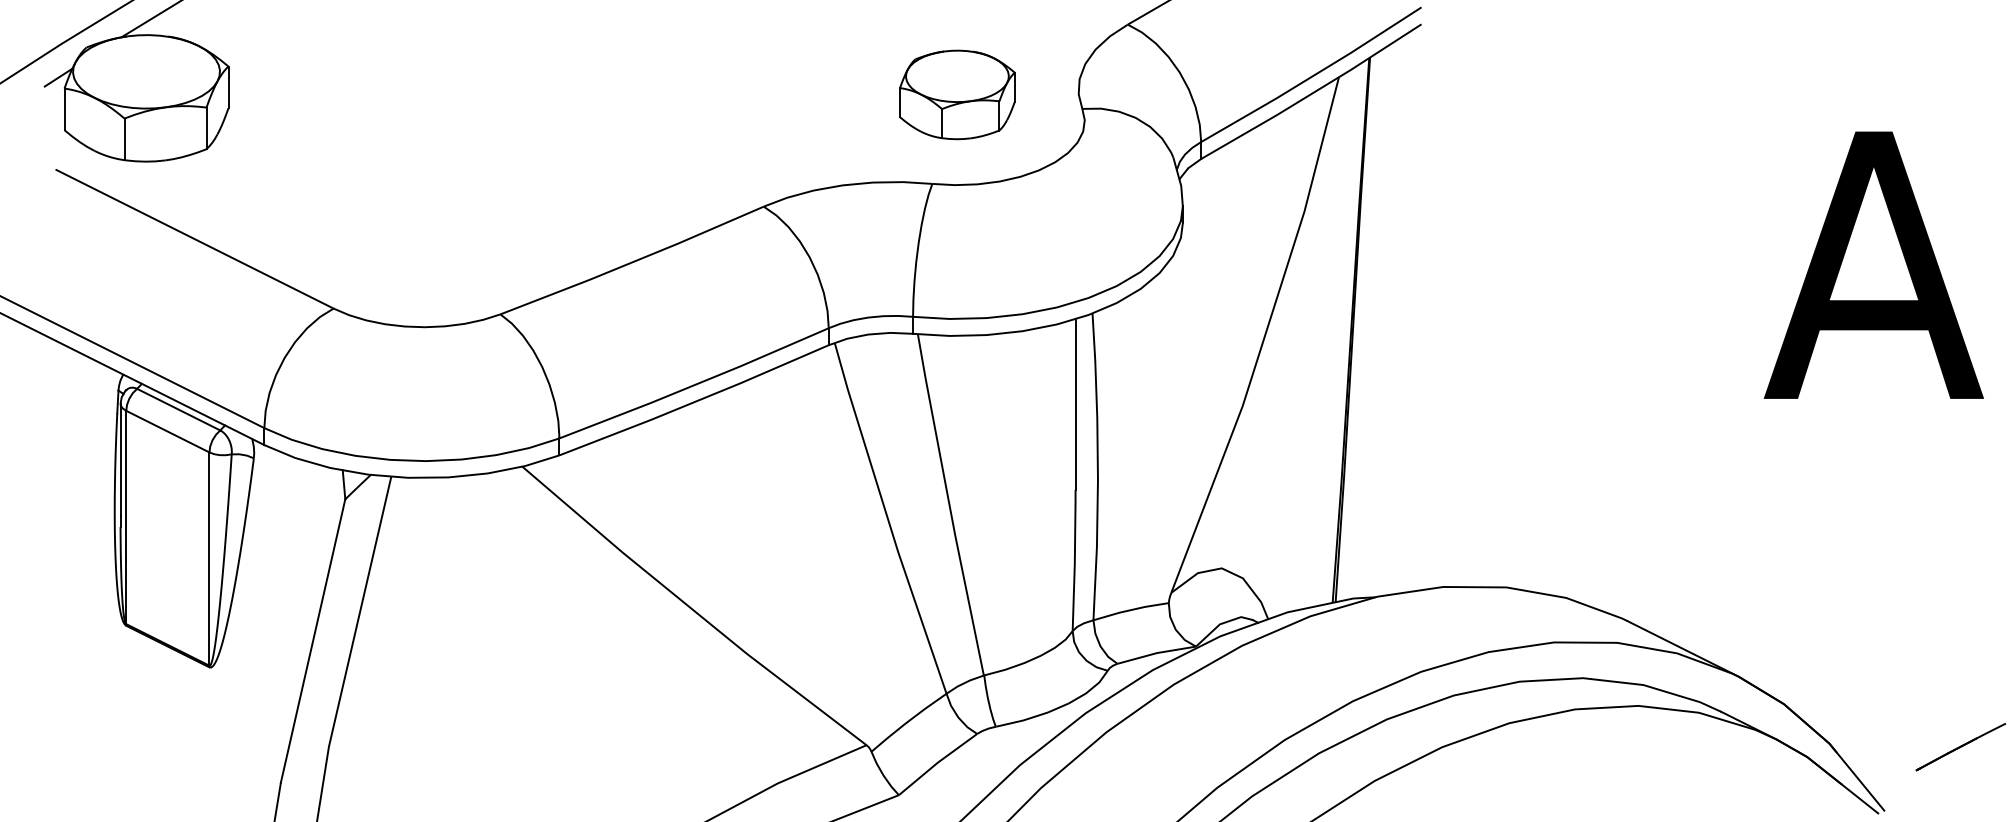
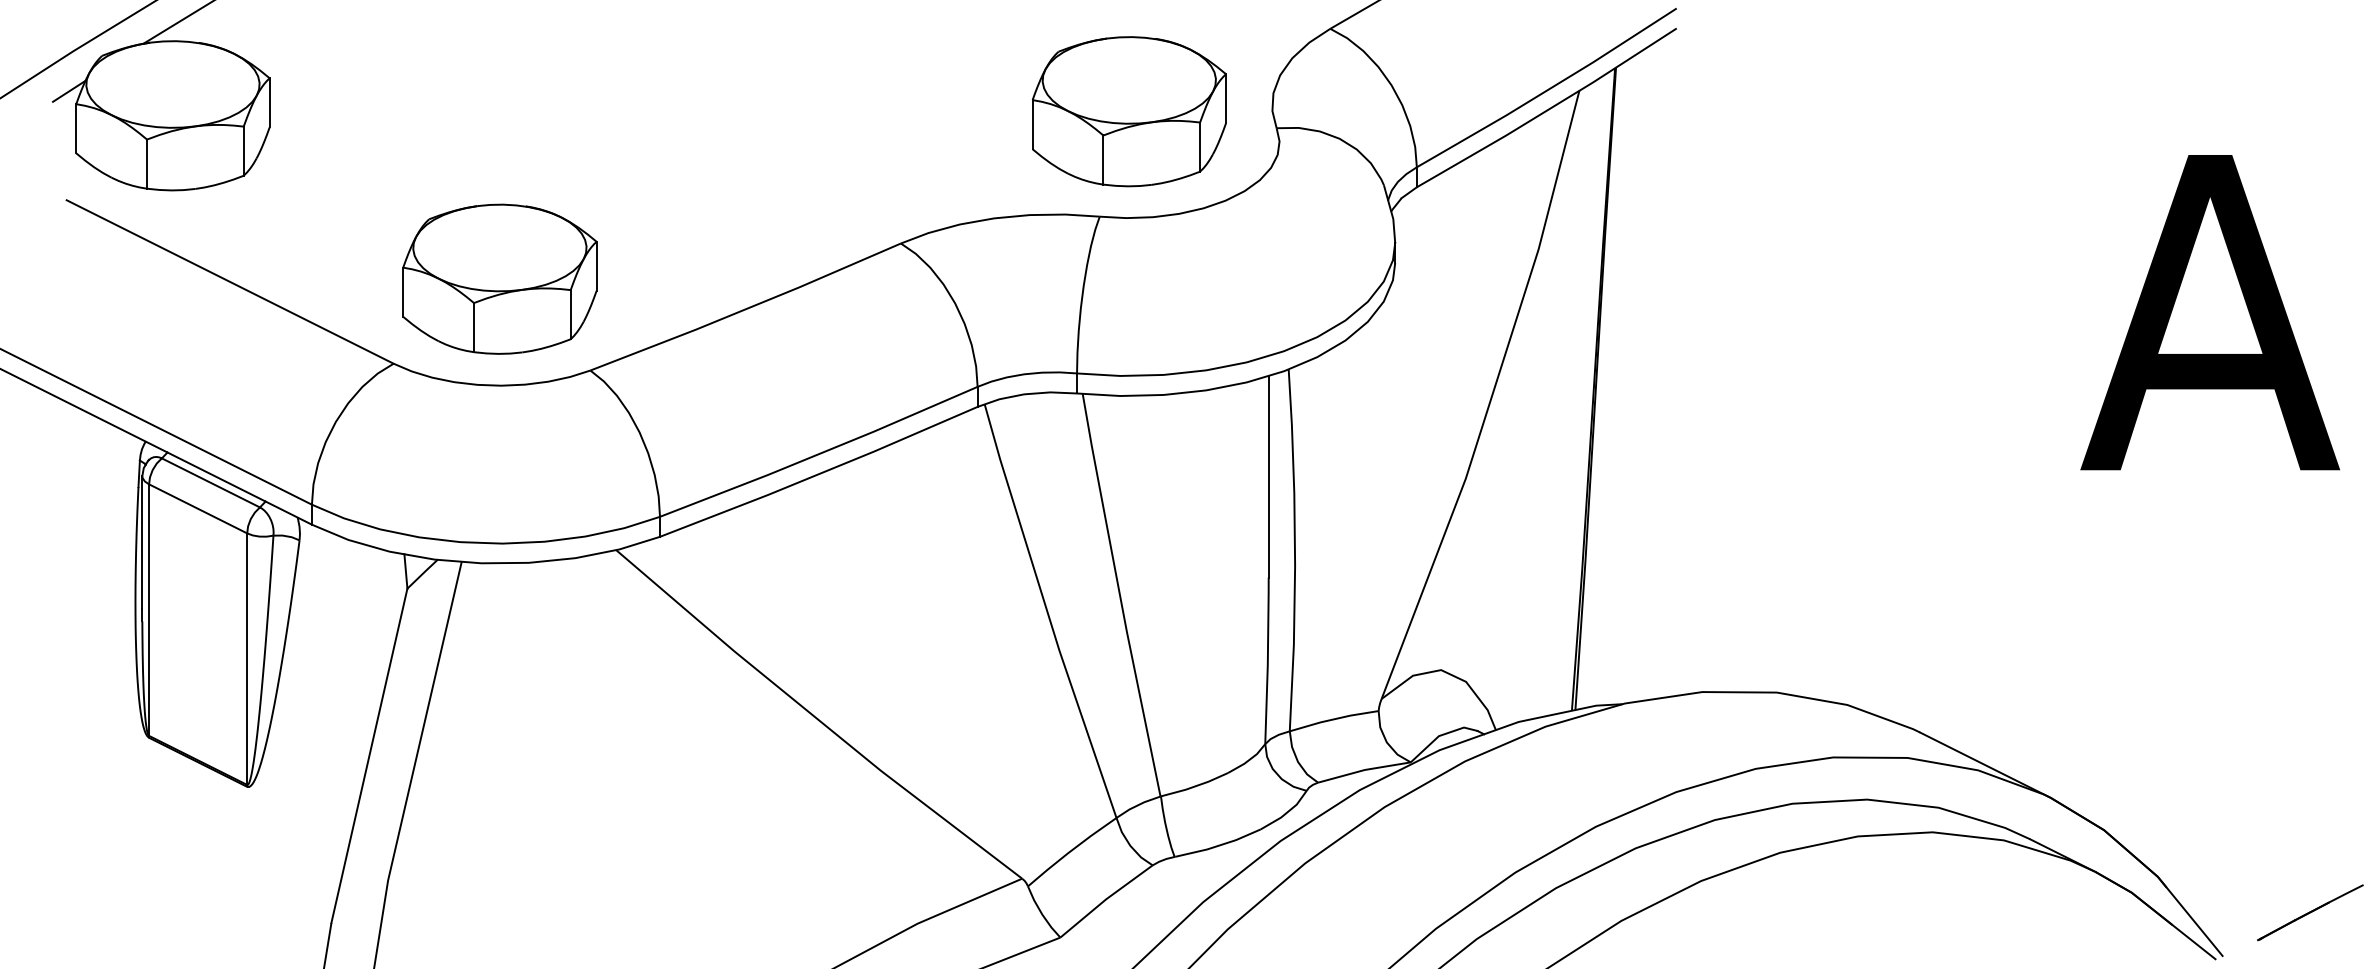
part: (957, 94) -> (1129, 111), size x1.43
part: (423, 236) -> (499, 278), added
line: (1960, 747) -> (2310, 913), moved

